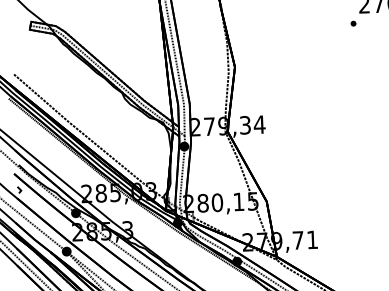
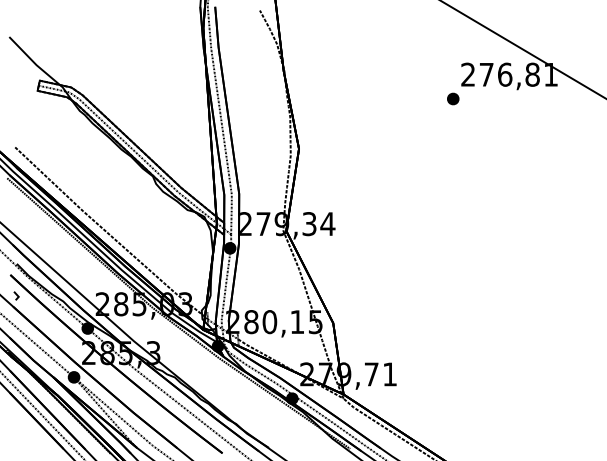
part: (353, 23) -> (453, 98), size x1.67

